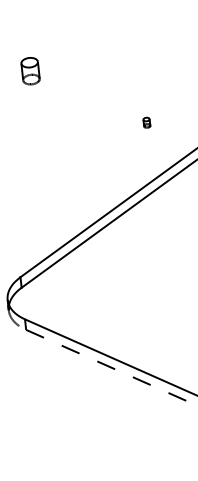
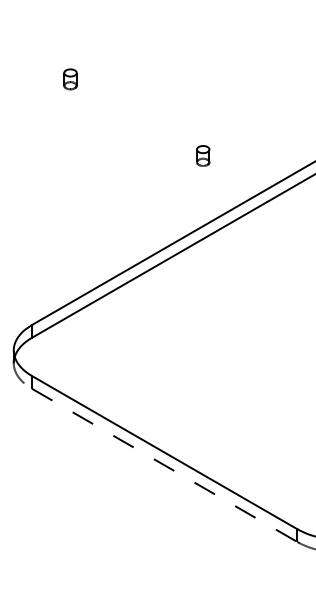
part: (30, 71) -> (70, 79), size x0.62
part: (146, 122) -> (203, 155), size x1.67

